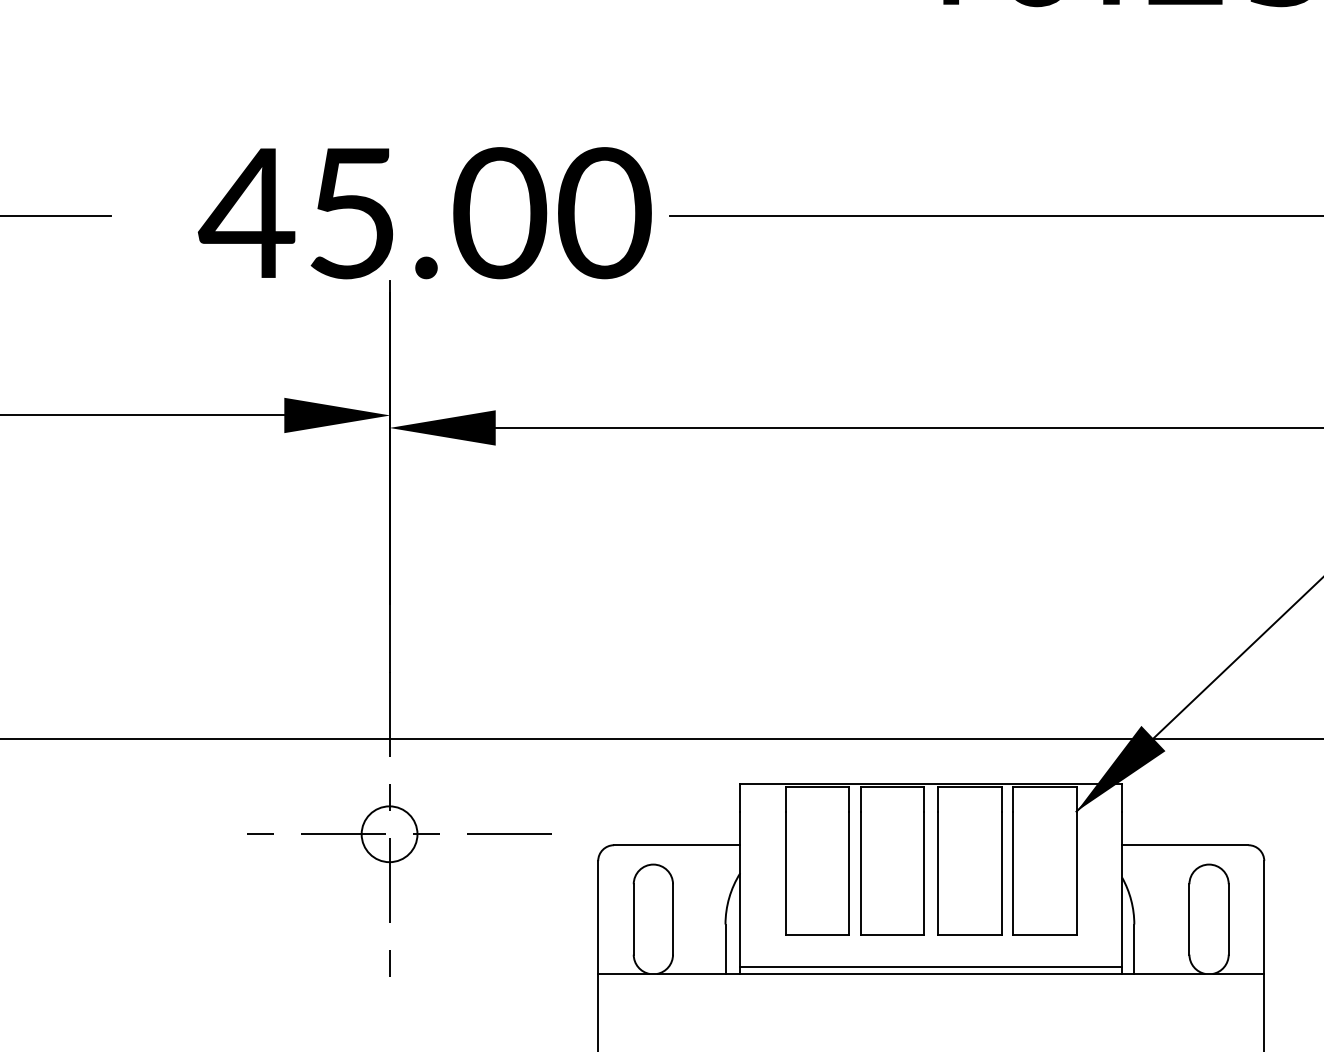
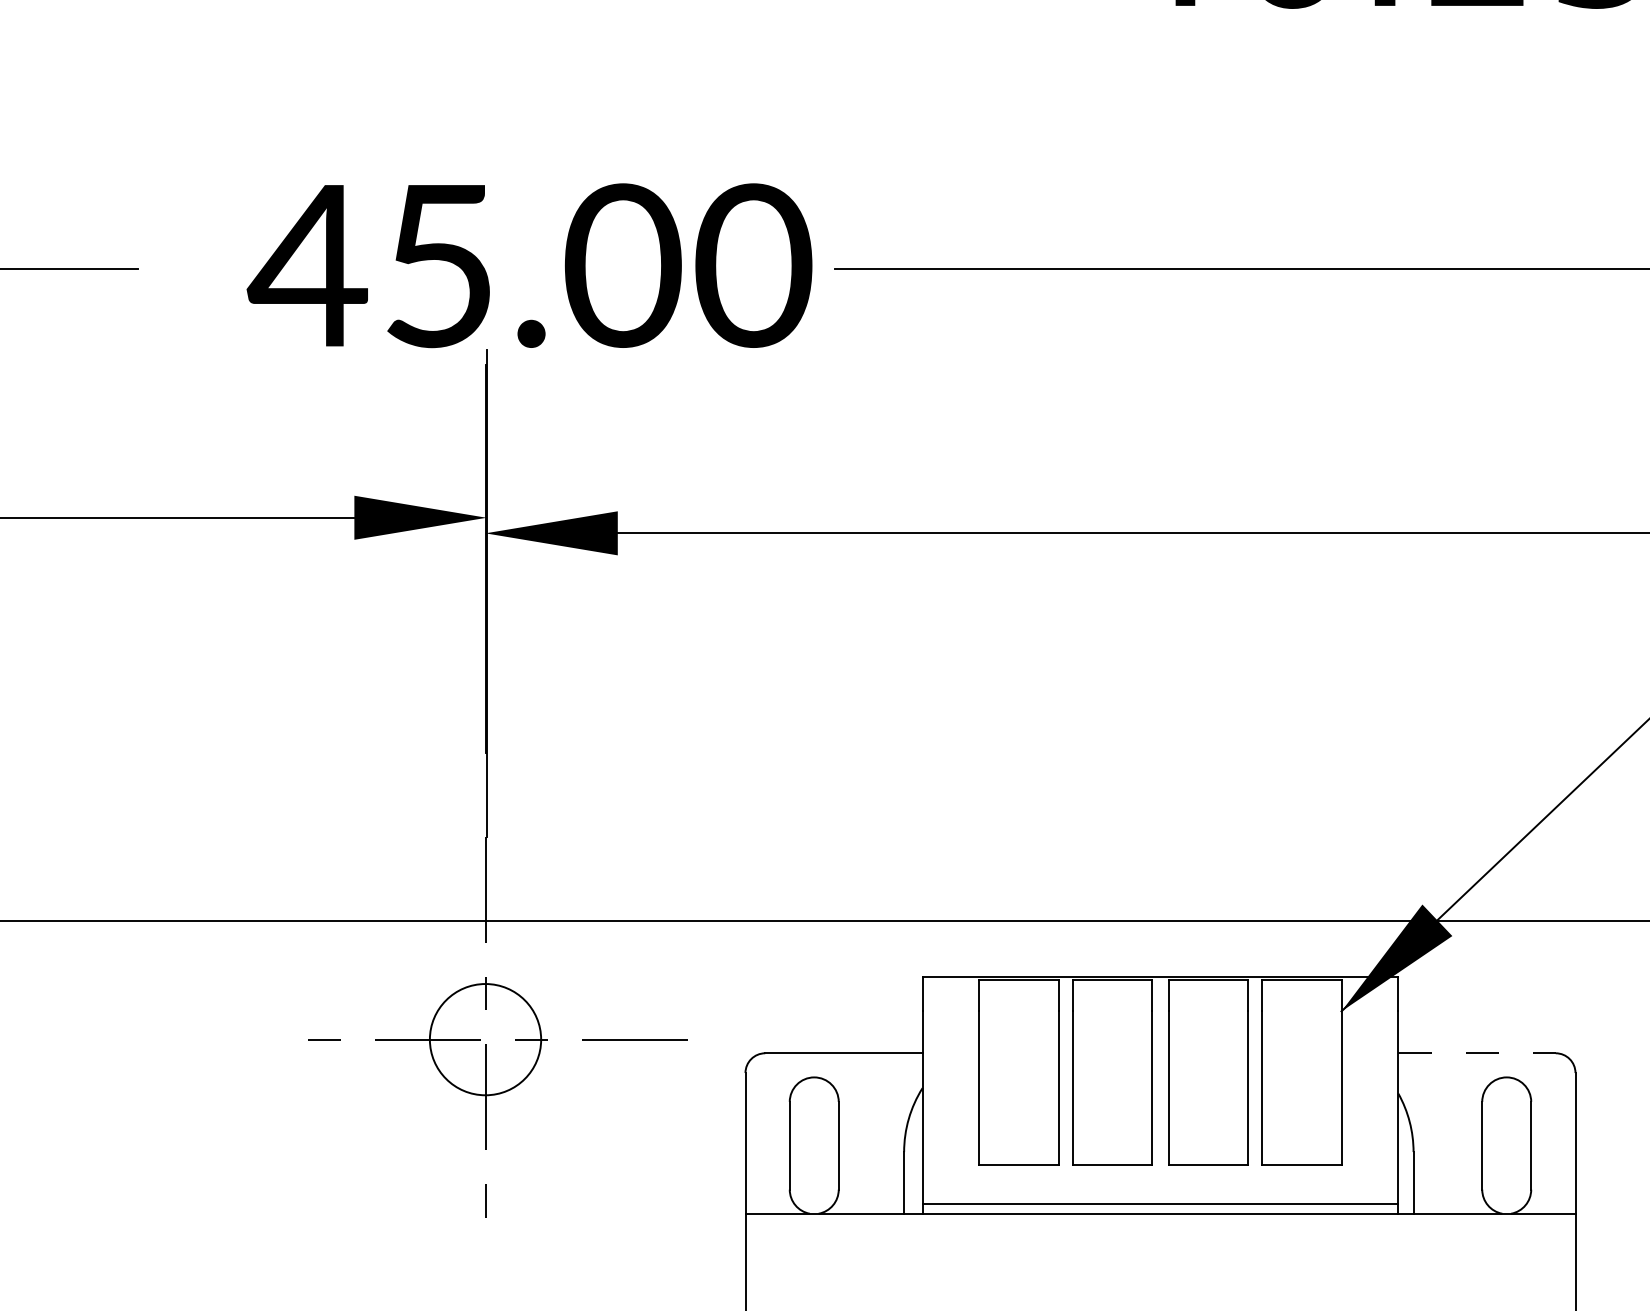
circle: (389, 834) -> (485, 1039), size x1.6
line: (1185, 845) -> (1477, 1053), solid -> dashed

